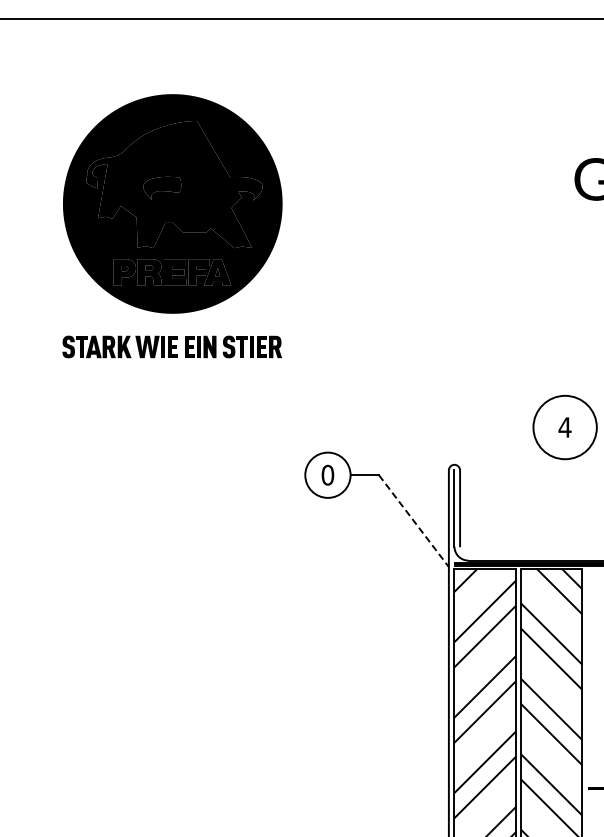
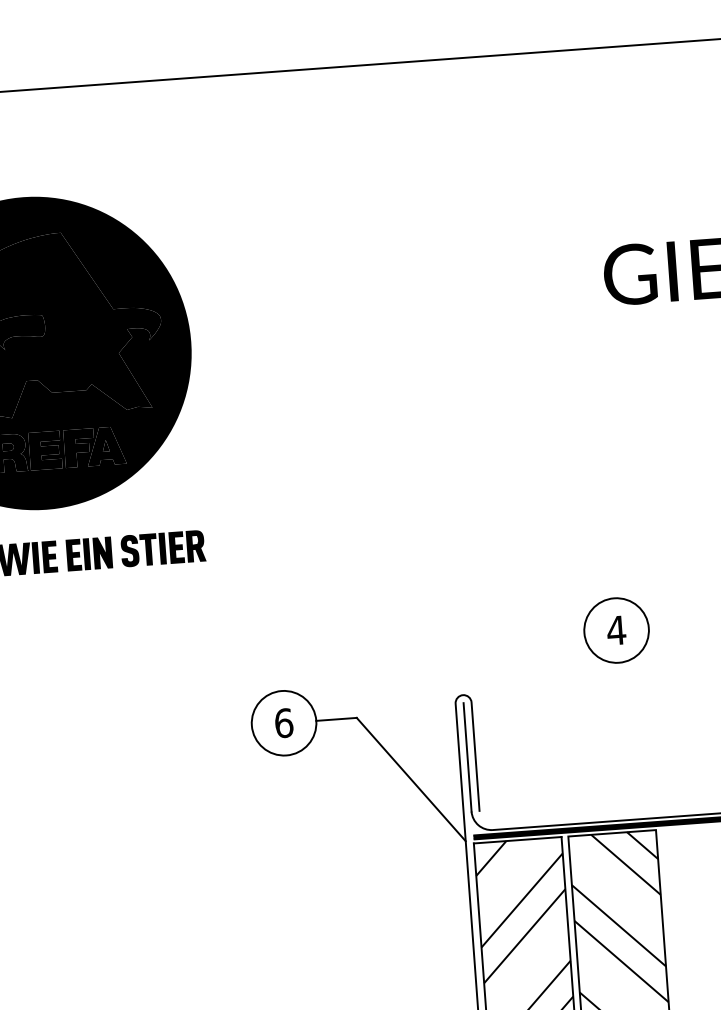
circle: (564, 427) -> (615, 630), size x0.71
text: (327, 474) -> (283, 722), 0 -> 6
line: (413, 521) -> (410, 780), dashed -> solid

